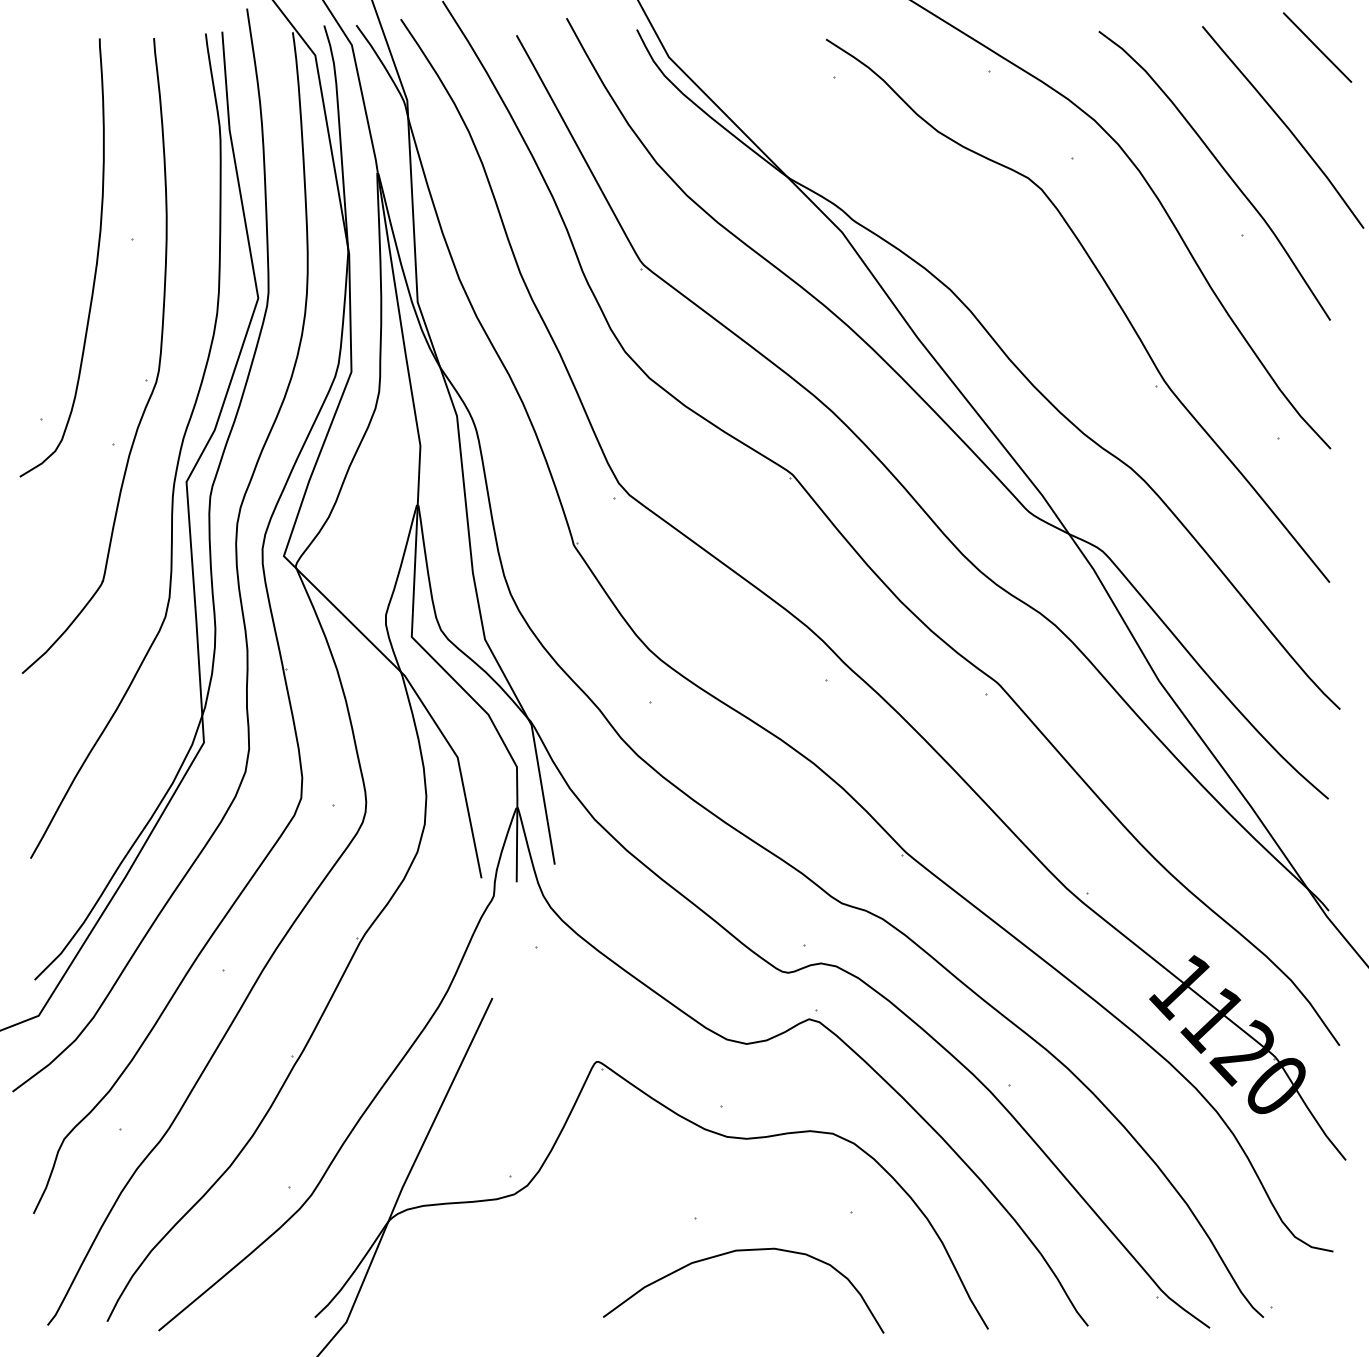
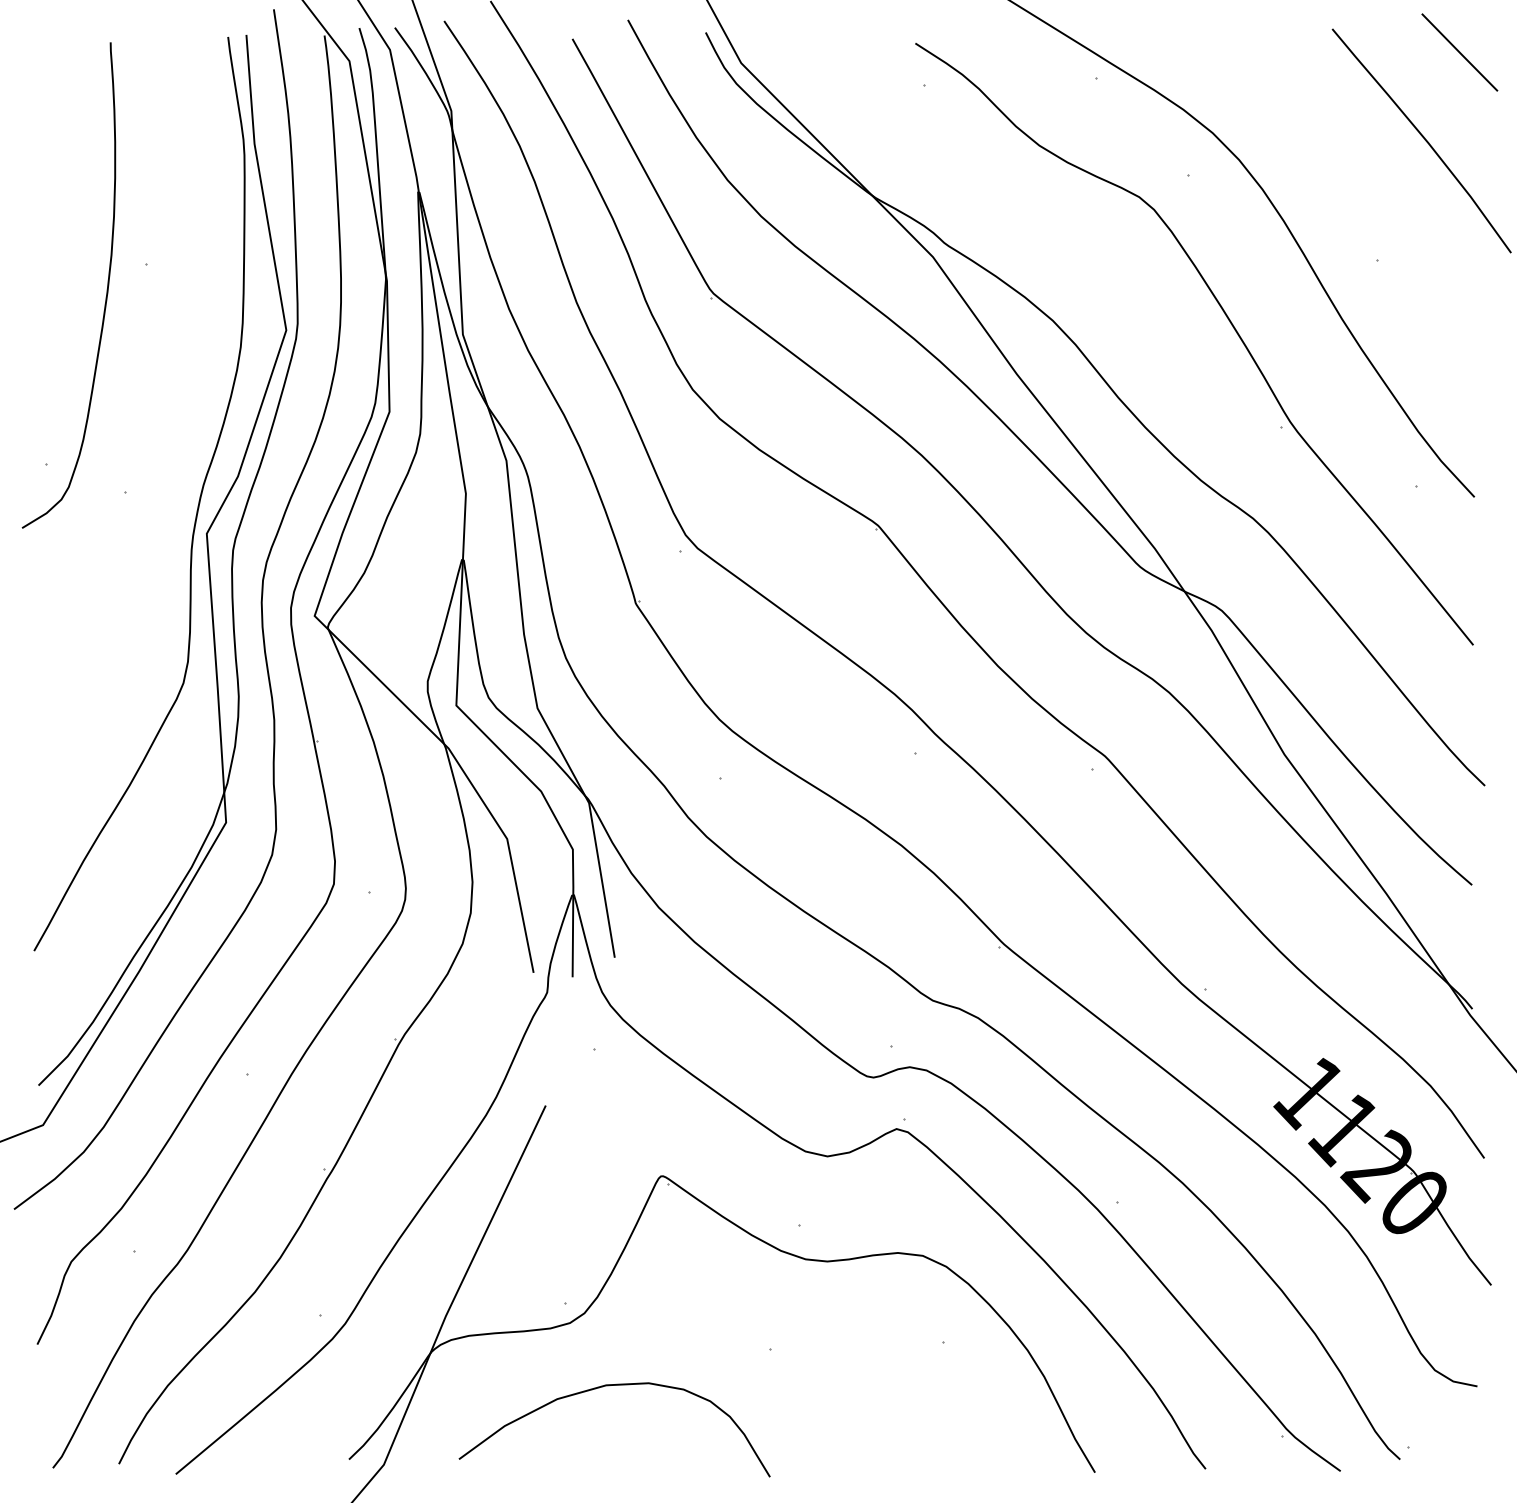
curve: (1223, 170) -> (1355, 188), removed
part: (145, 380) -> (161, 421), removed
curve: (743, 1251) -> (614, 1386), moved

